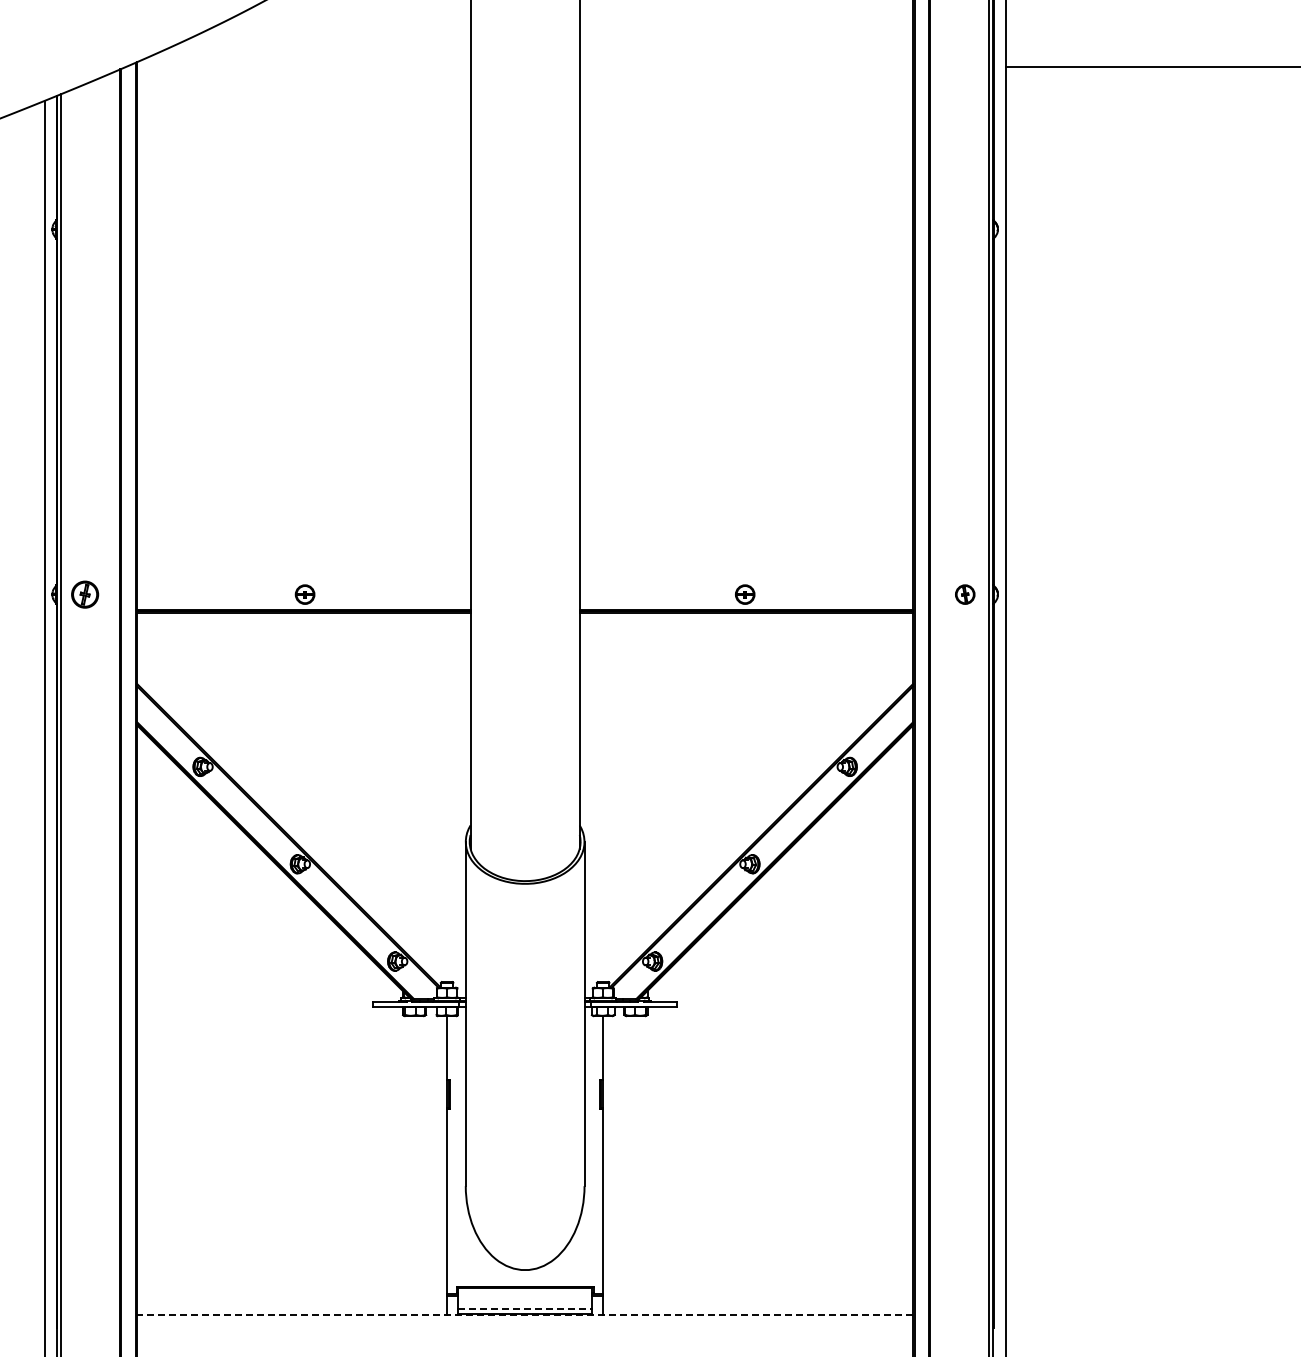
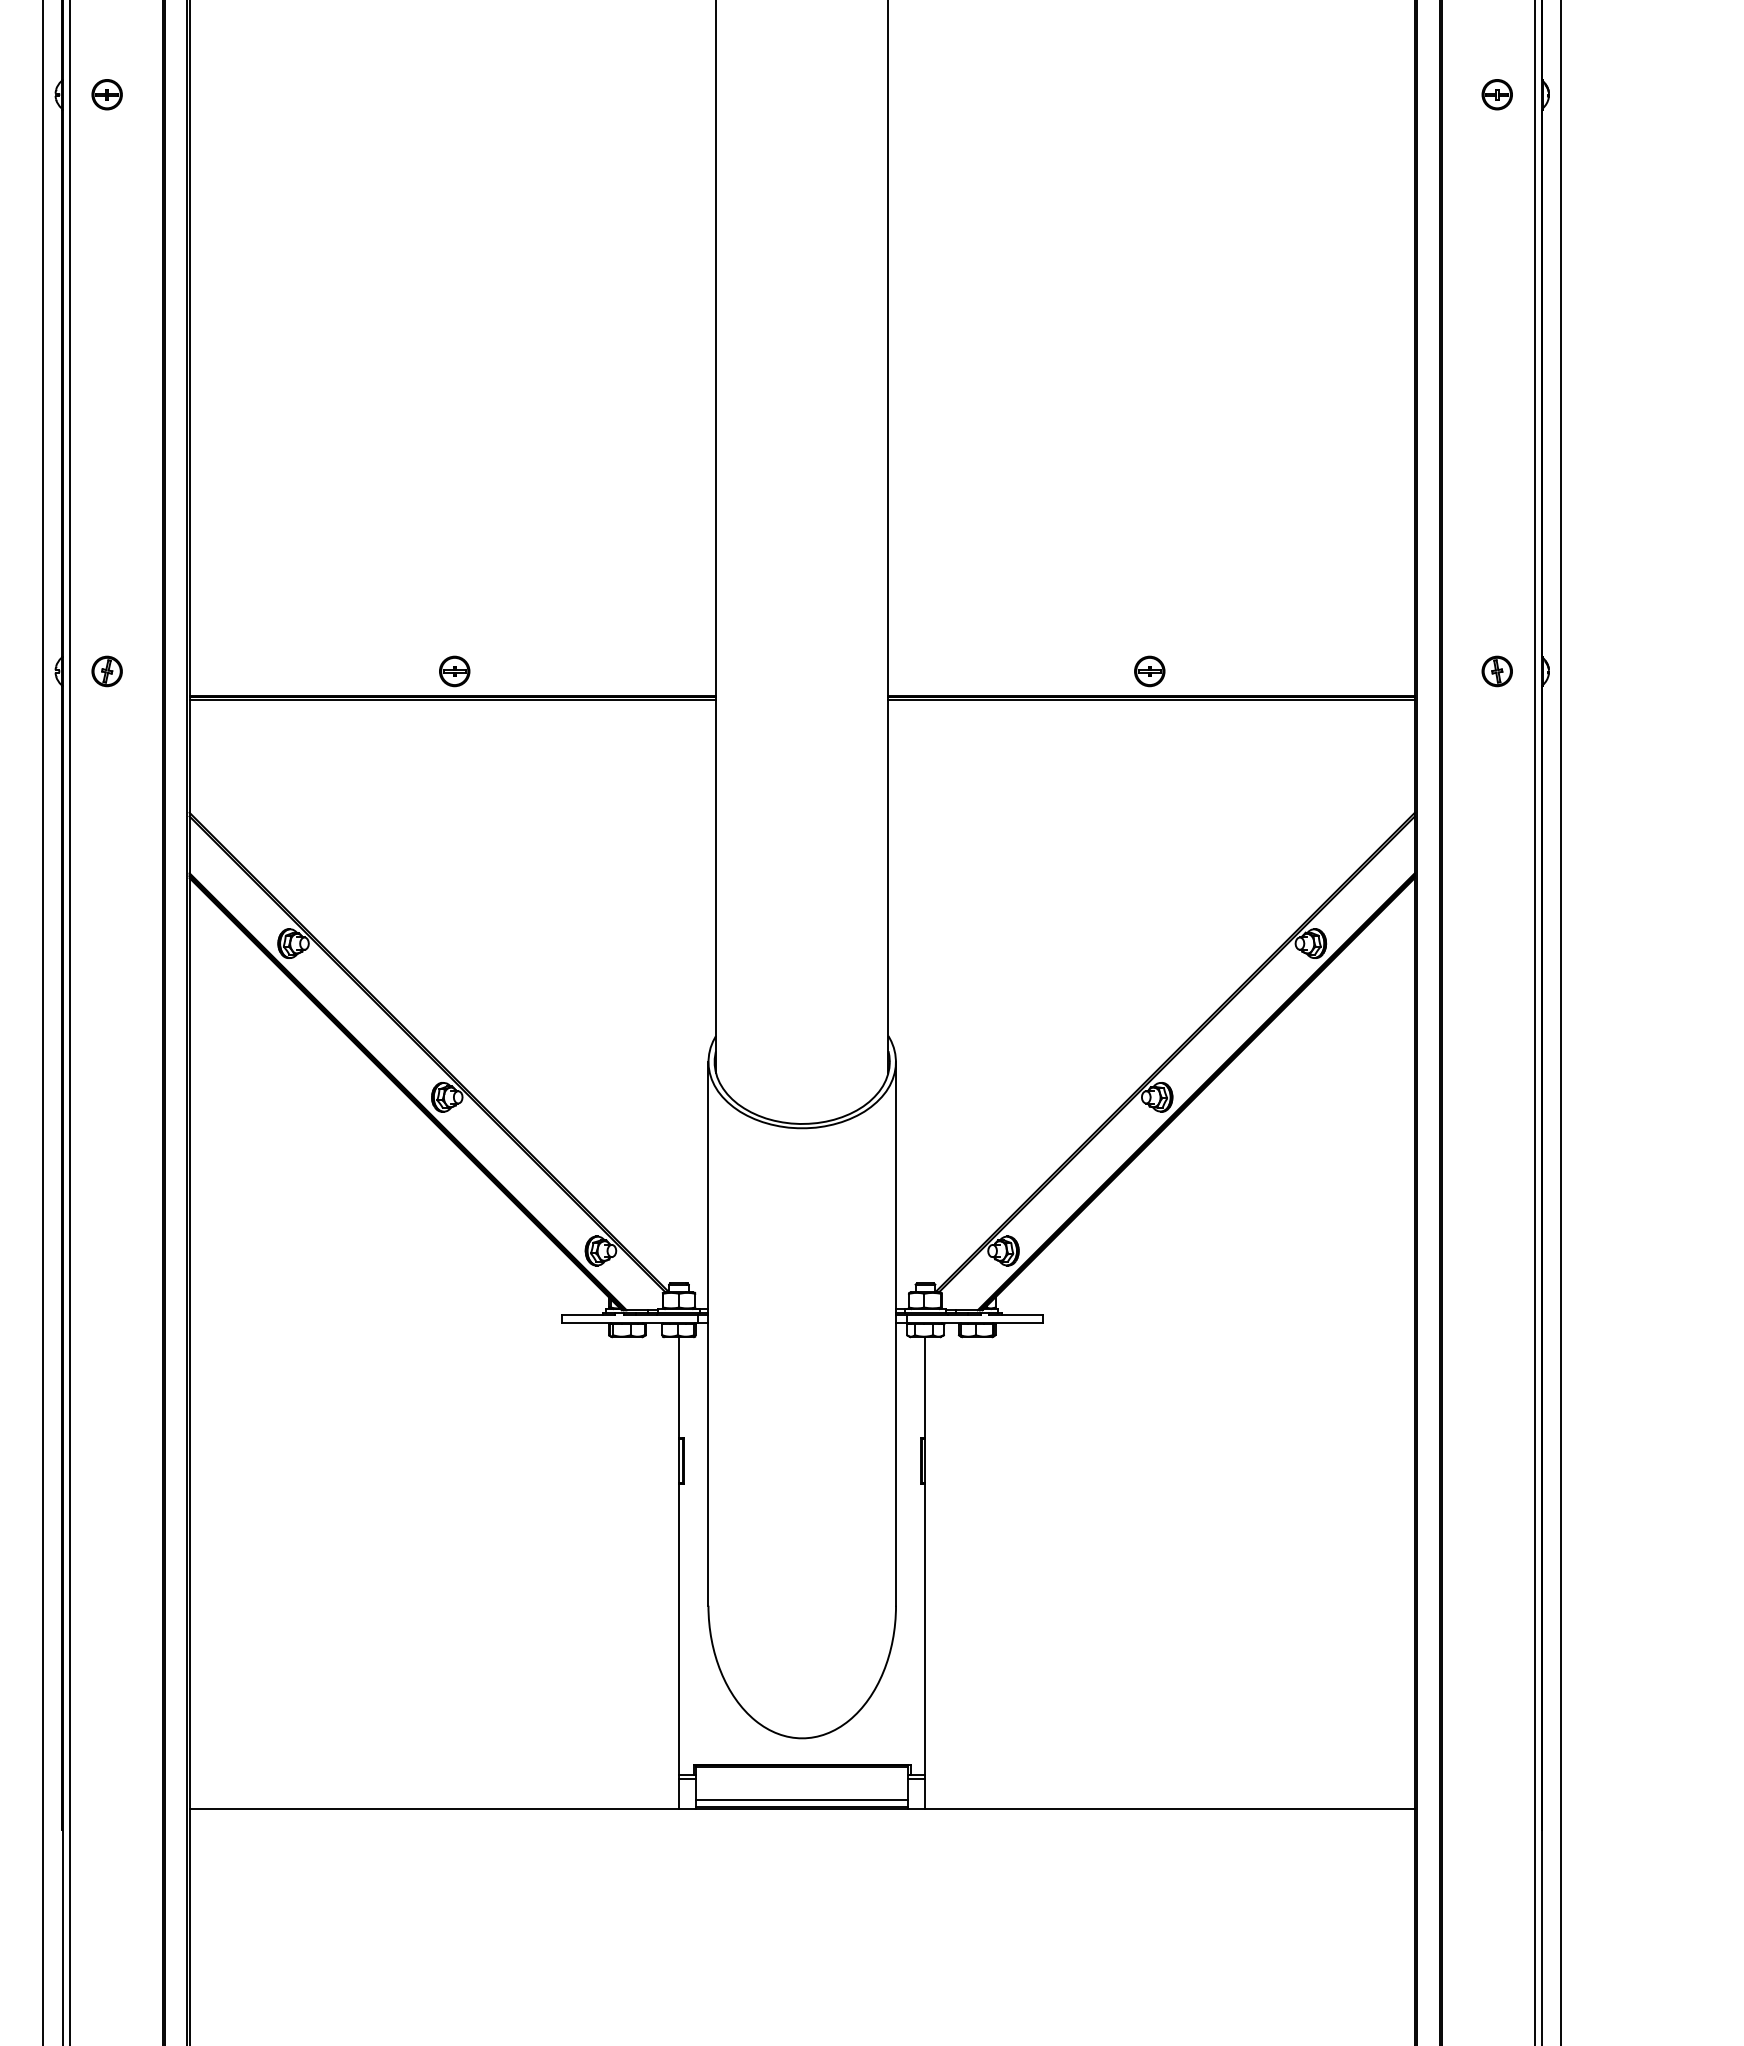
part: (84, 229) -> (106, 94), added
part: (965, 229) -> (1497, 94), added
part: (84, 594) -> (106, 671), size x0.71
line: (525, 1308) -> (802, 1798), dashed -> solid
line: (525, 1314) -> (802, 1808), dashed -> solid

